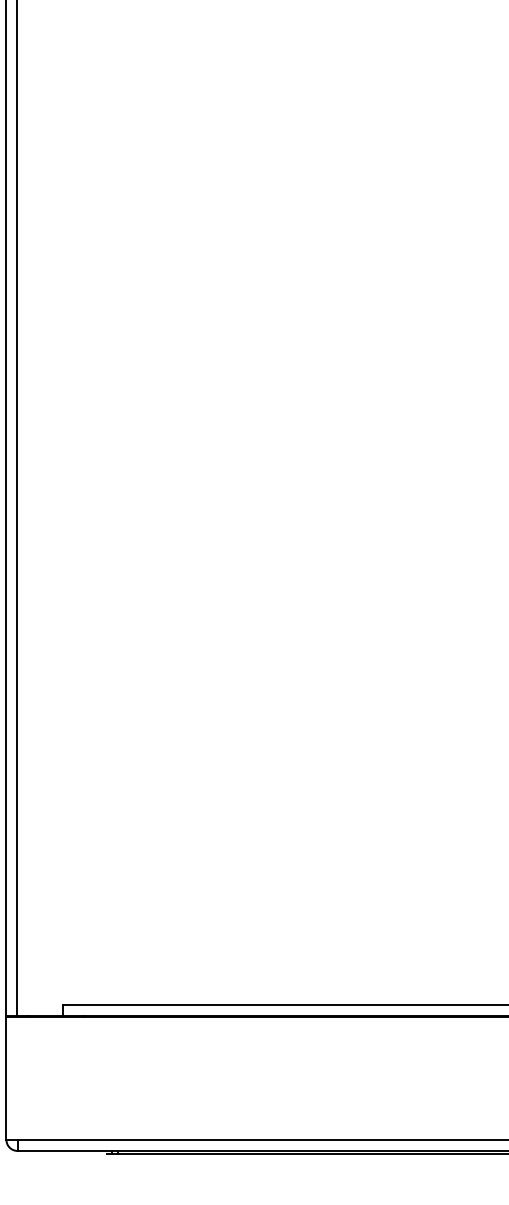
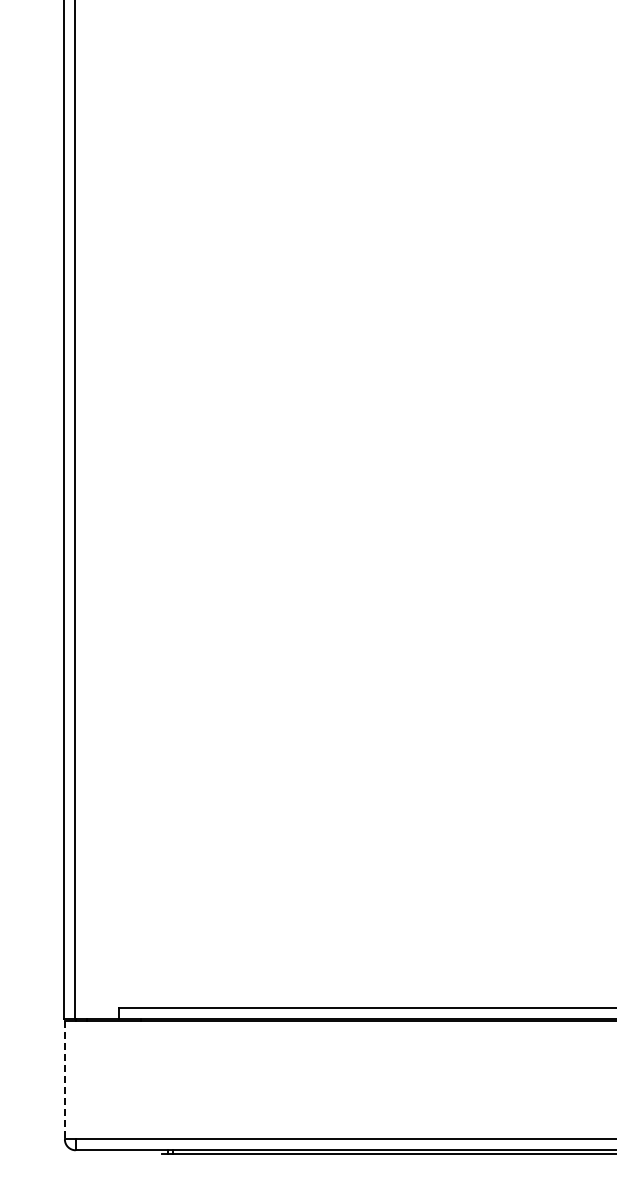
line: (6, 1079) -> (64, 1080), solid -> dashed

